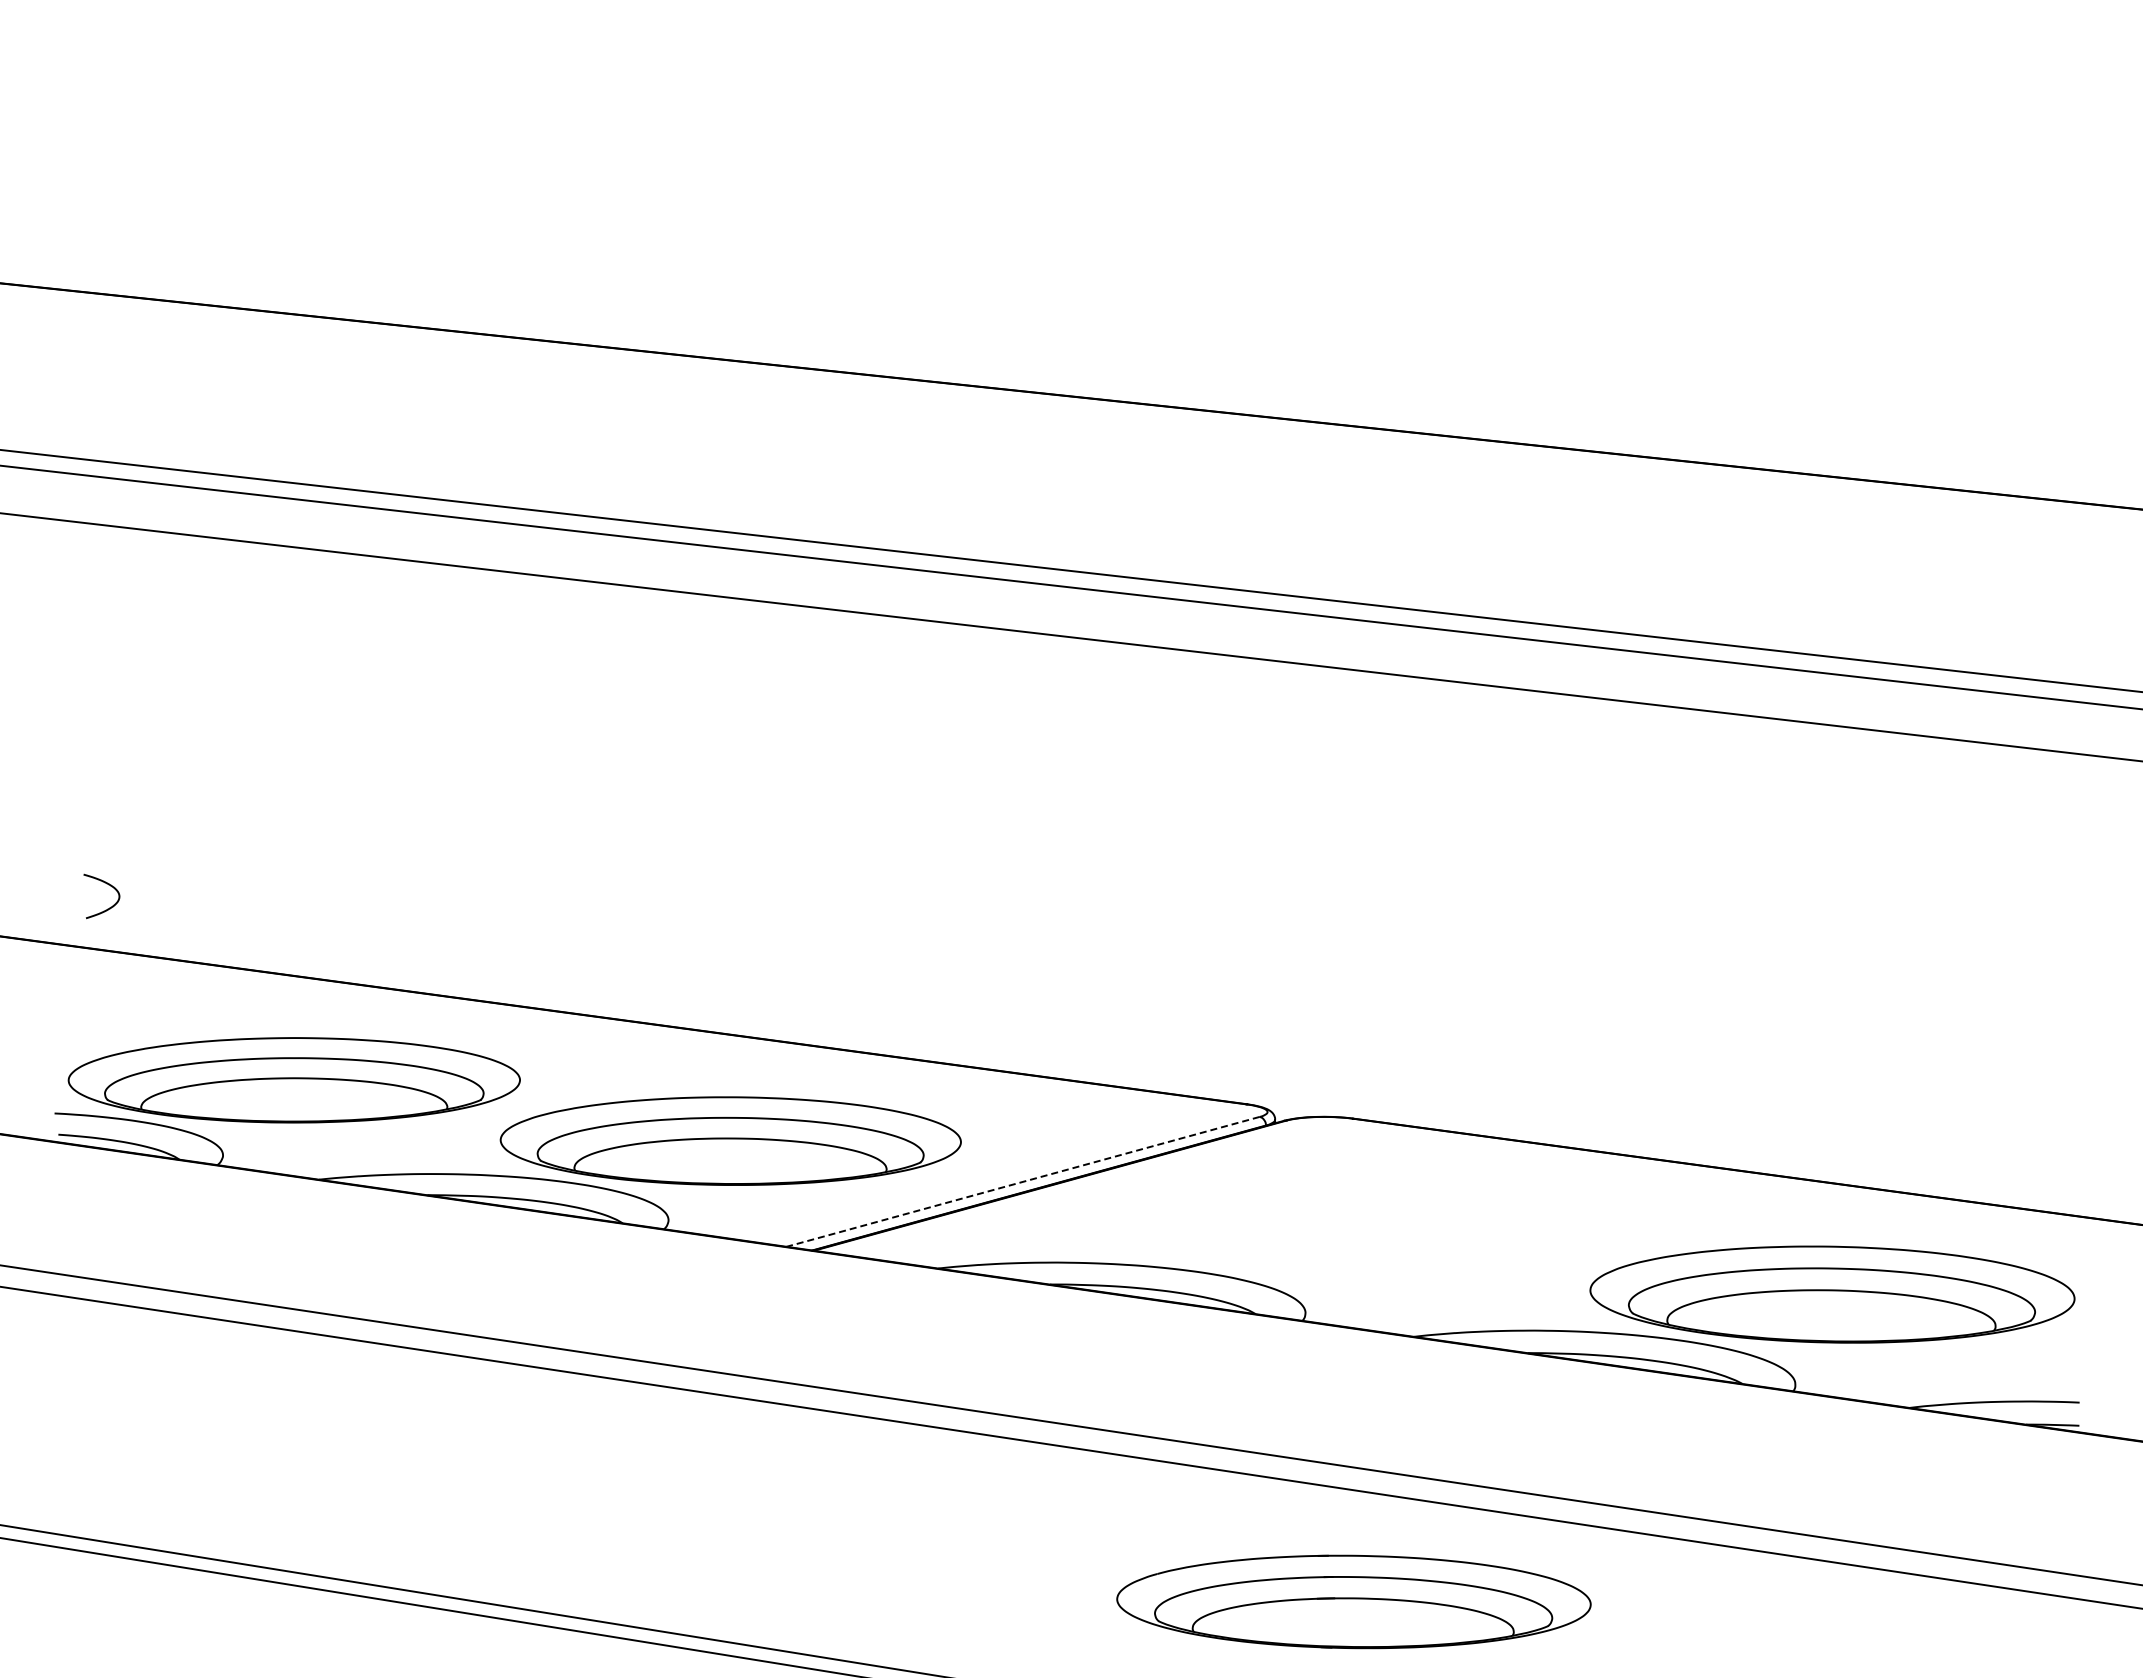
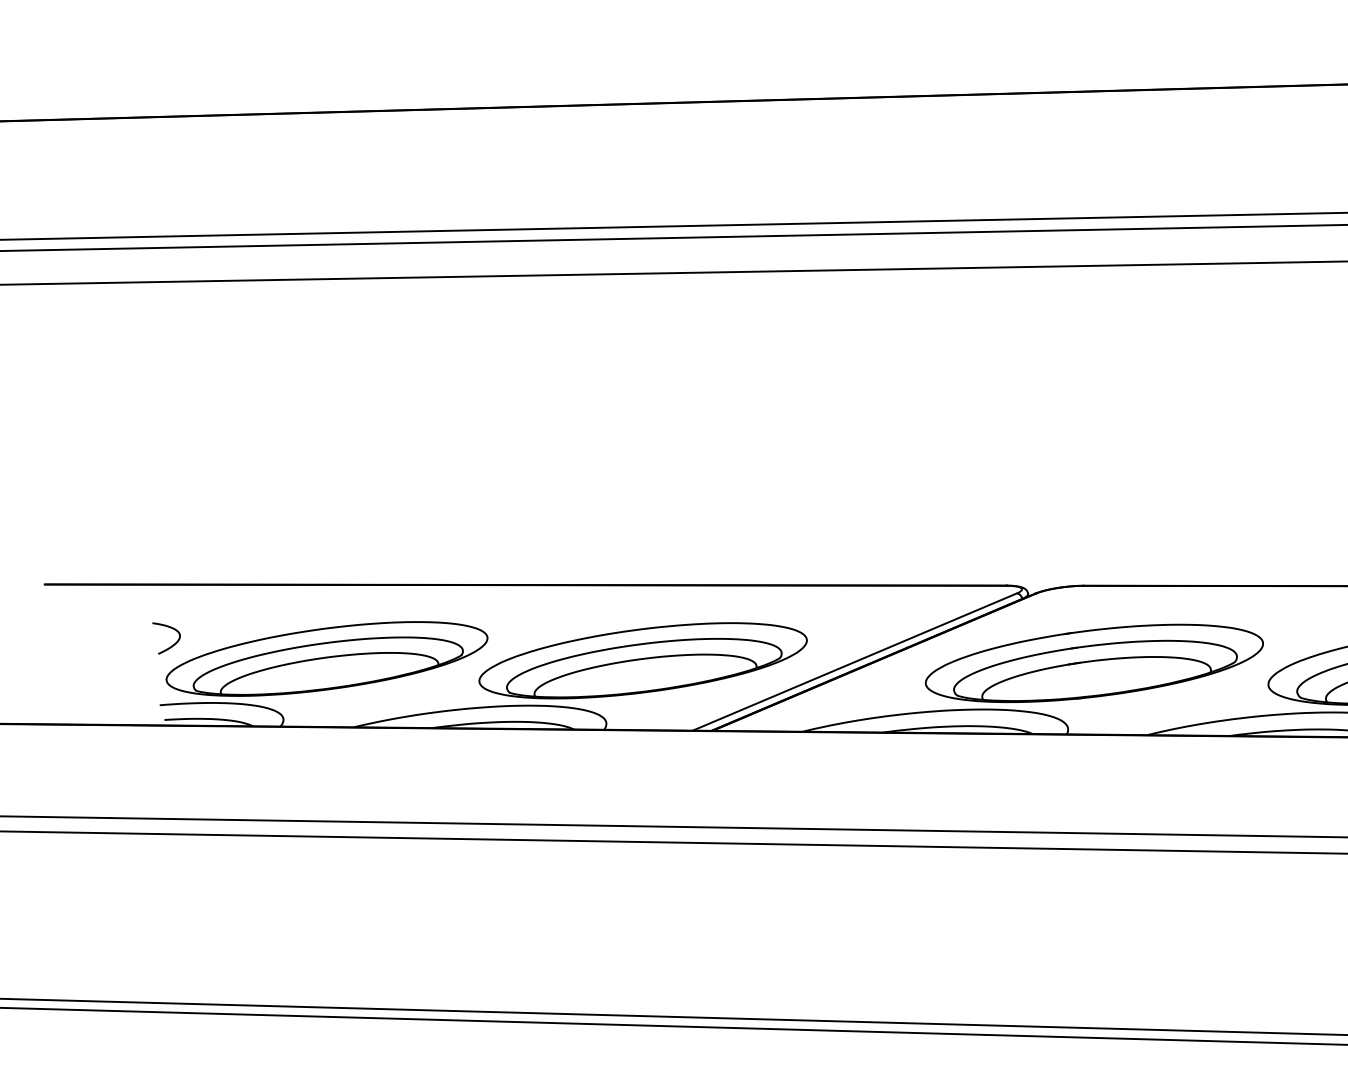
curve: (106, 884) -> (169, 628), moved
line: (1022, 1181) -> (854, 661), dashed -> solid
part: (1353, 1601) -> (1094, 663), moved

